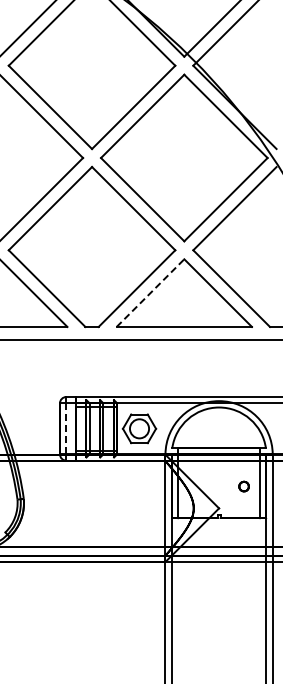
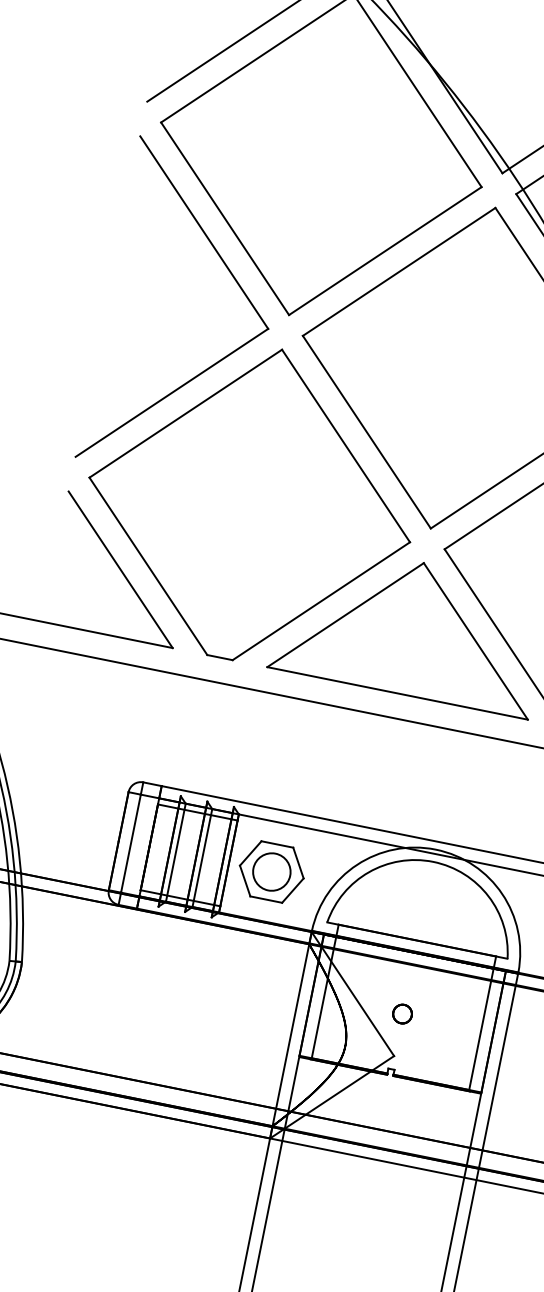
line: (150, 293) -> (345, 615), dashed -> solid
line: (66, 429) -> (131, 844), dashed -> solid
part: (243, 486) -> (401, 1013), moved

